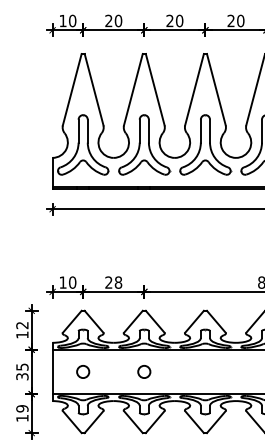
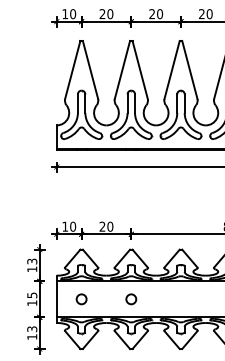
text: (118, 282) -> (110, 226), 28 -> 20
text: (22, 325) -> (32, 261), 12 -> 13
text: (22, 377) -> (32, 303), 35 -> 15
text: (22, 409) -> (32, 329), 19 -> 13

